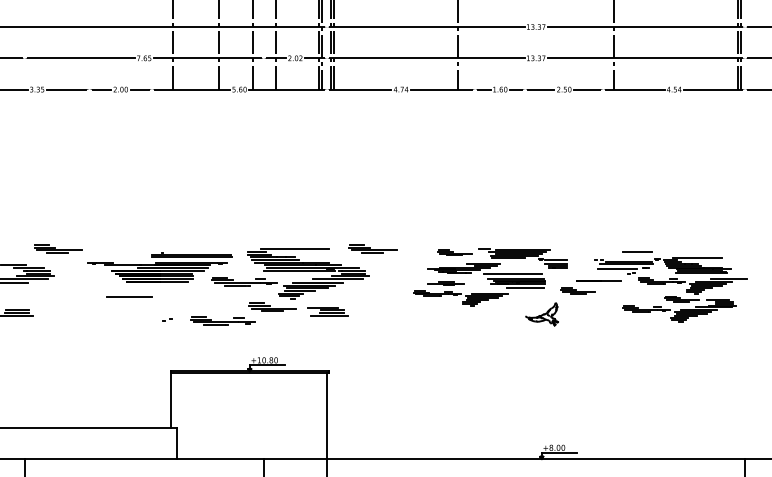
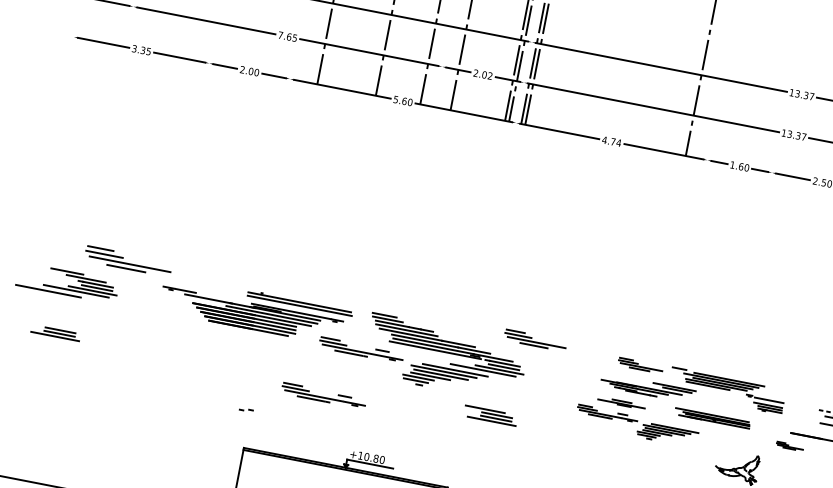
part: (58, 248) -> (129, 260), size x1.4
line: (294, 249) -> (433, 321), removed
line: (512, 274) -> (709, 408), removed
line: (525, 287) -> (722, 428), removed
part: (577, 290) -> (789, 445), size x0.6
line: (129, 297) -> (208, 341), removed
part: (272, 306) -> (391, 389), removed
part: (327, 311) -> (490, 415), moved
part: (167, 319) -> (246, 409), moved

